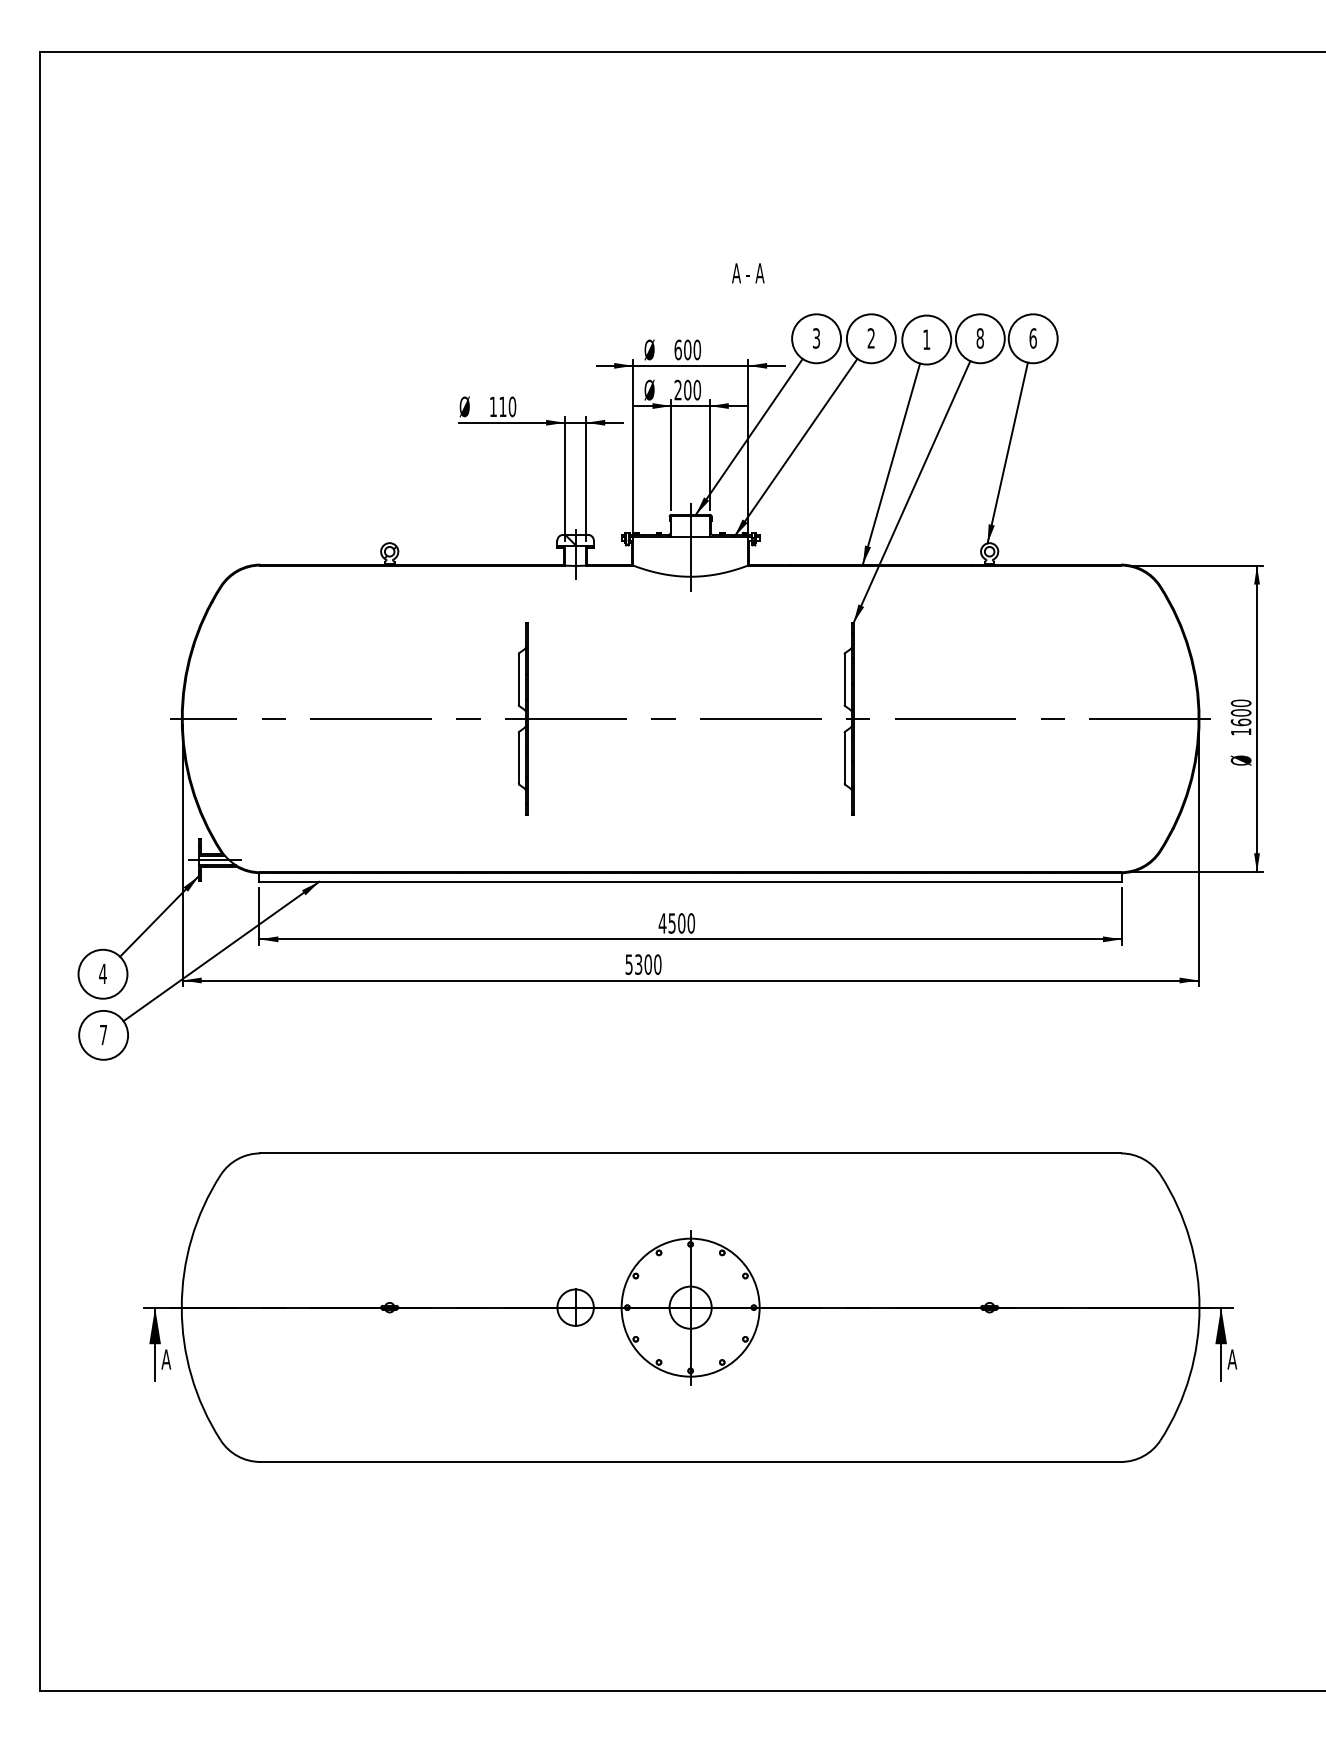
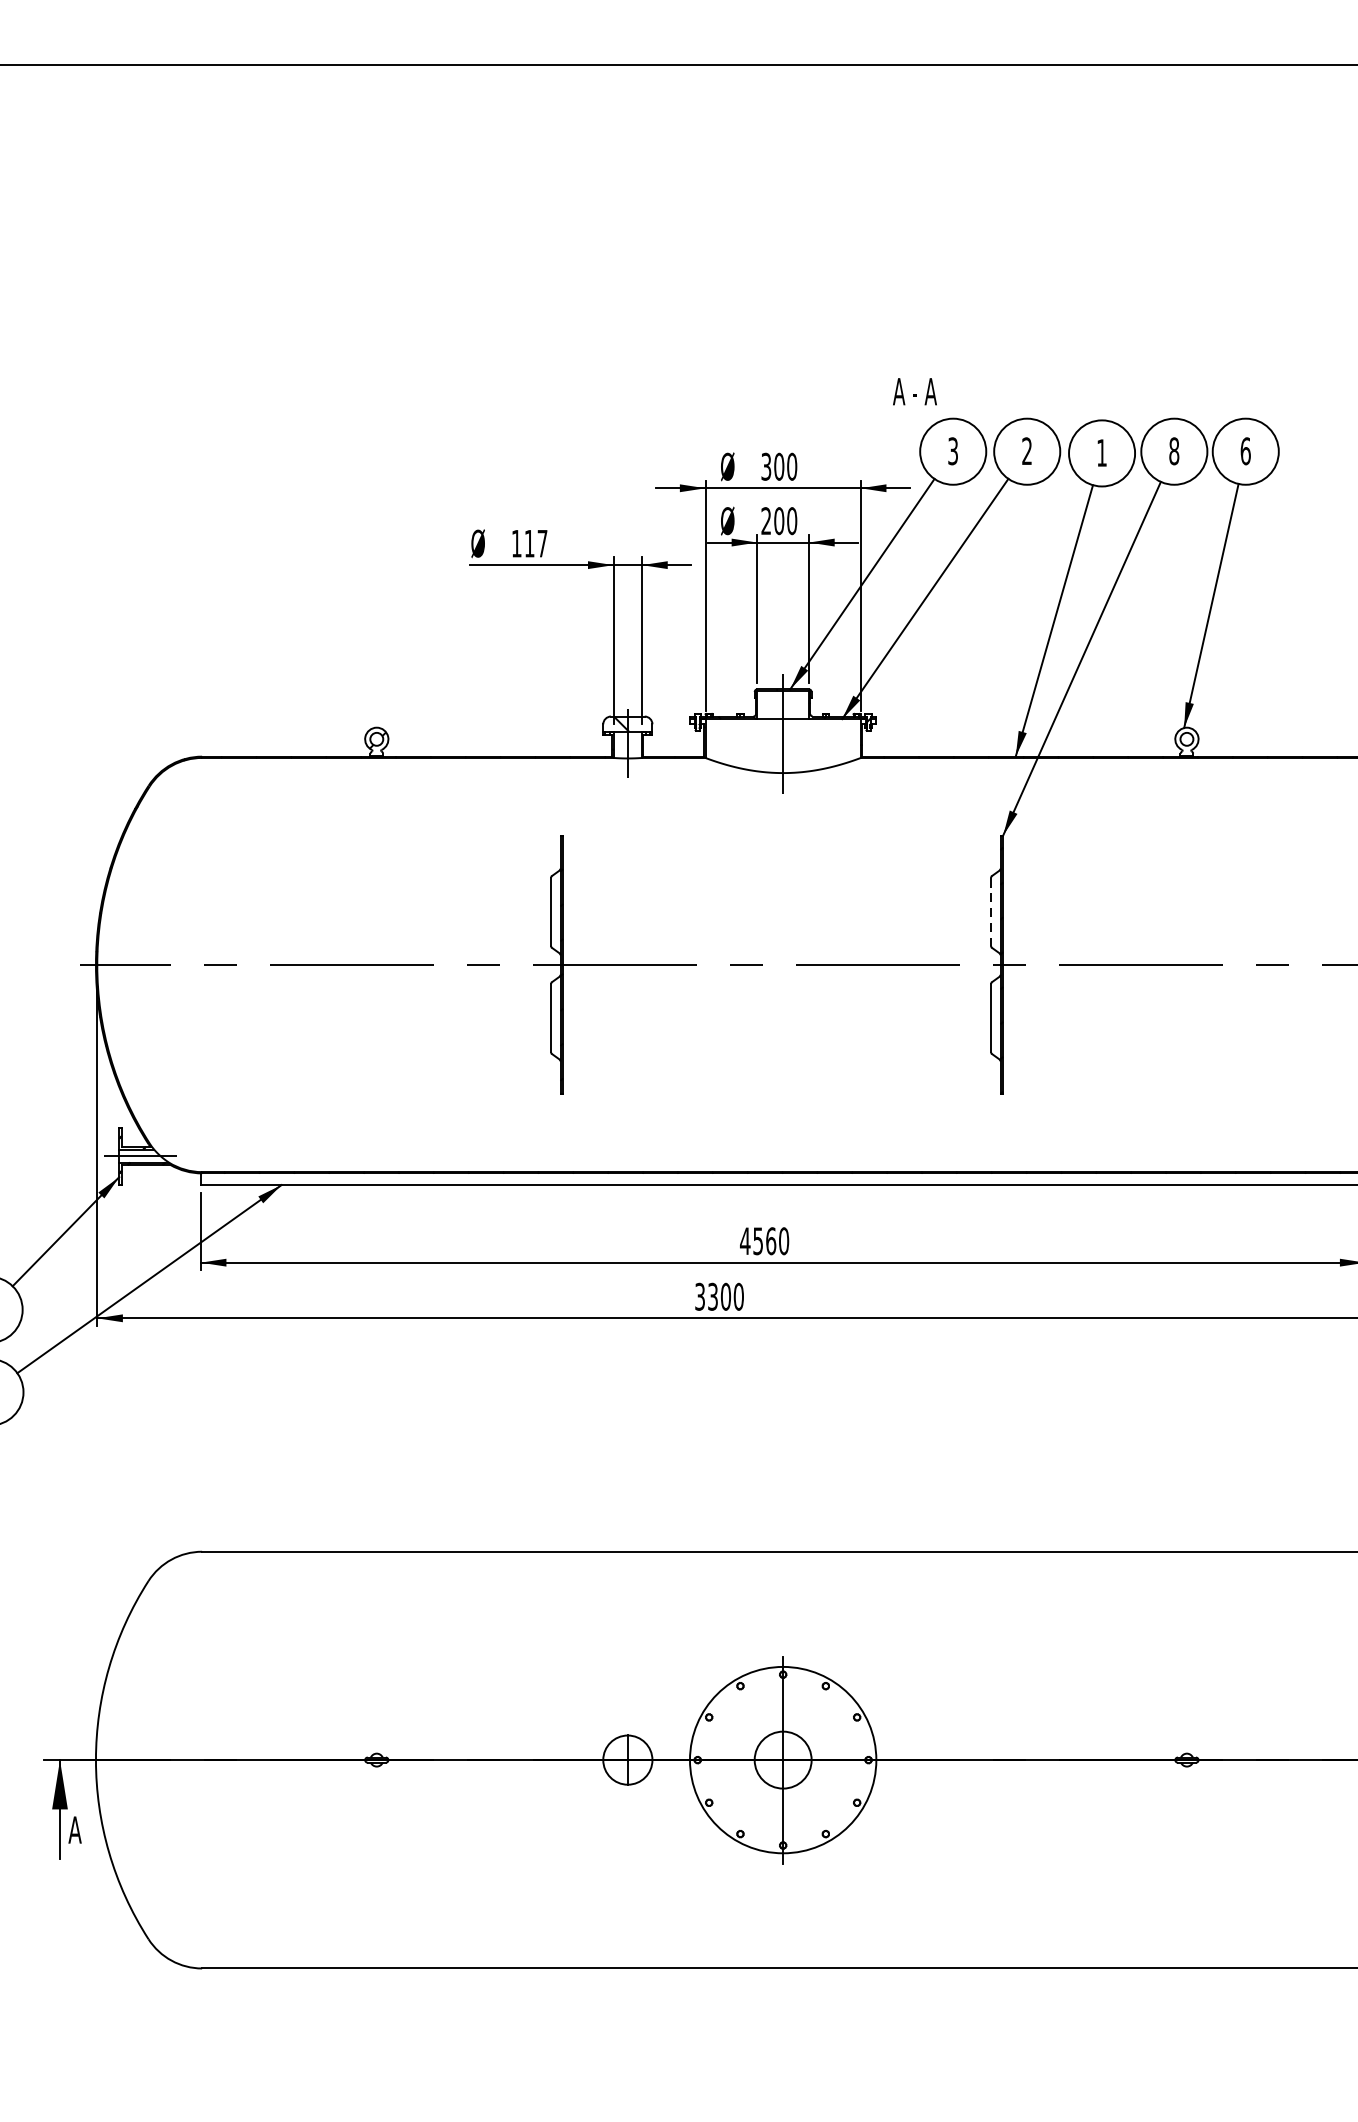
text: (748, 273) -> (915, 391), moved
text: (677, 349) -> (765, 466), 600 -> 300
text: (512, 406) -> (542, 543), 110 -> 117
line: (844, 680) -> (990, 913), solid -> dashed
text: (681, 923) -> (770, 1241), 4500 -> 4560
text: (628, 964) -> (699, 1296), 5300 -> 3300

